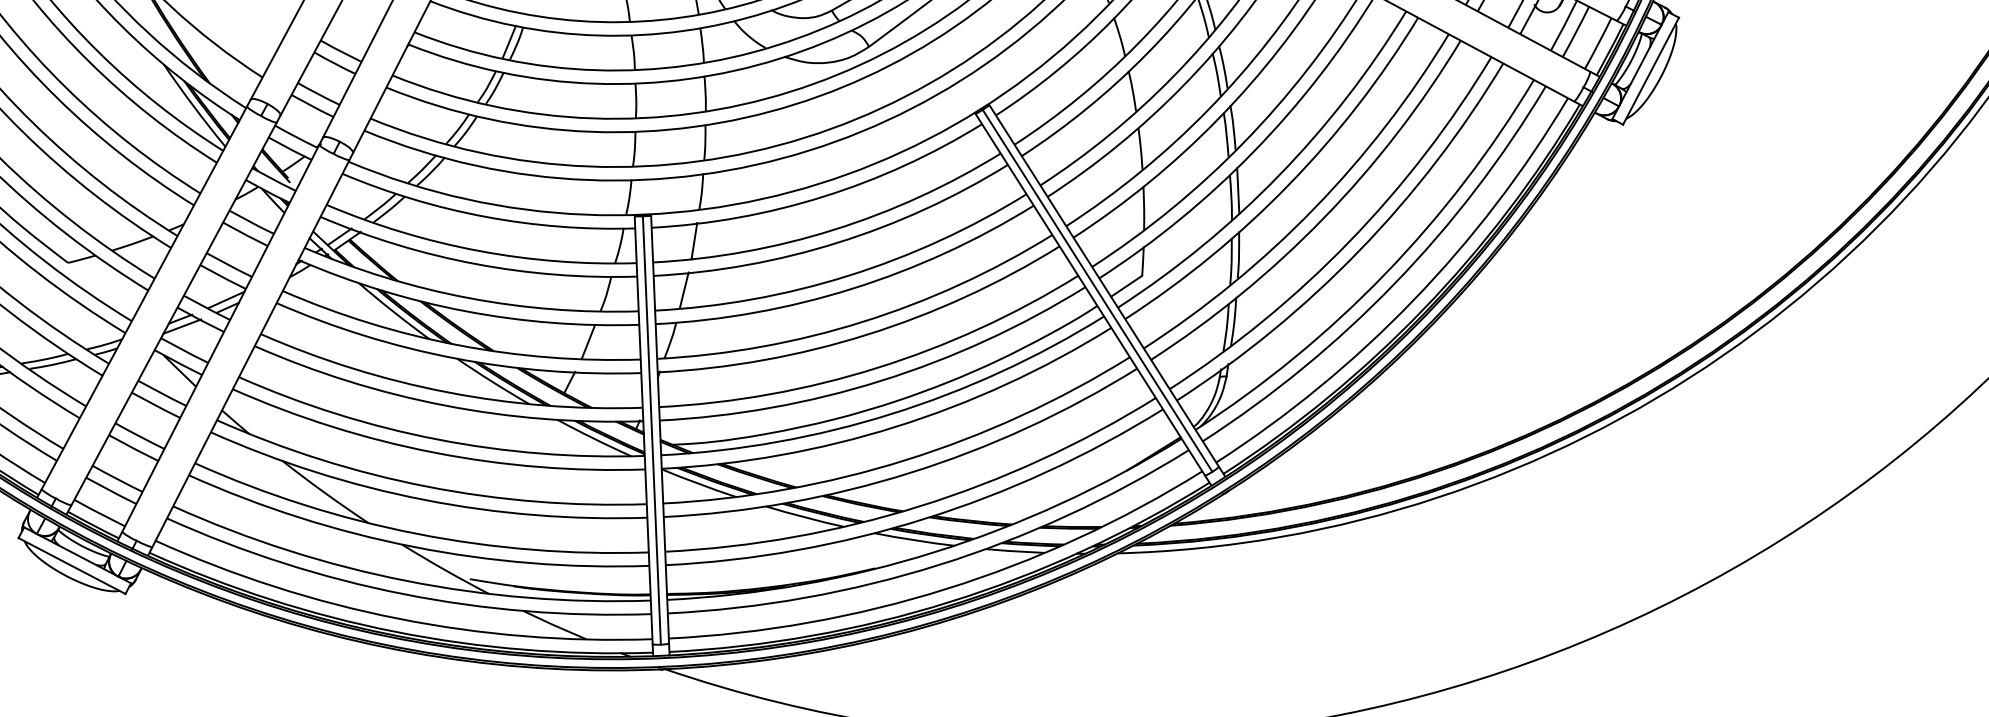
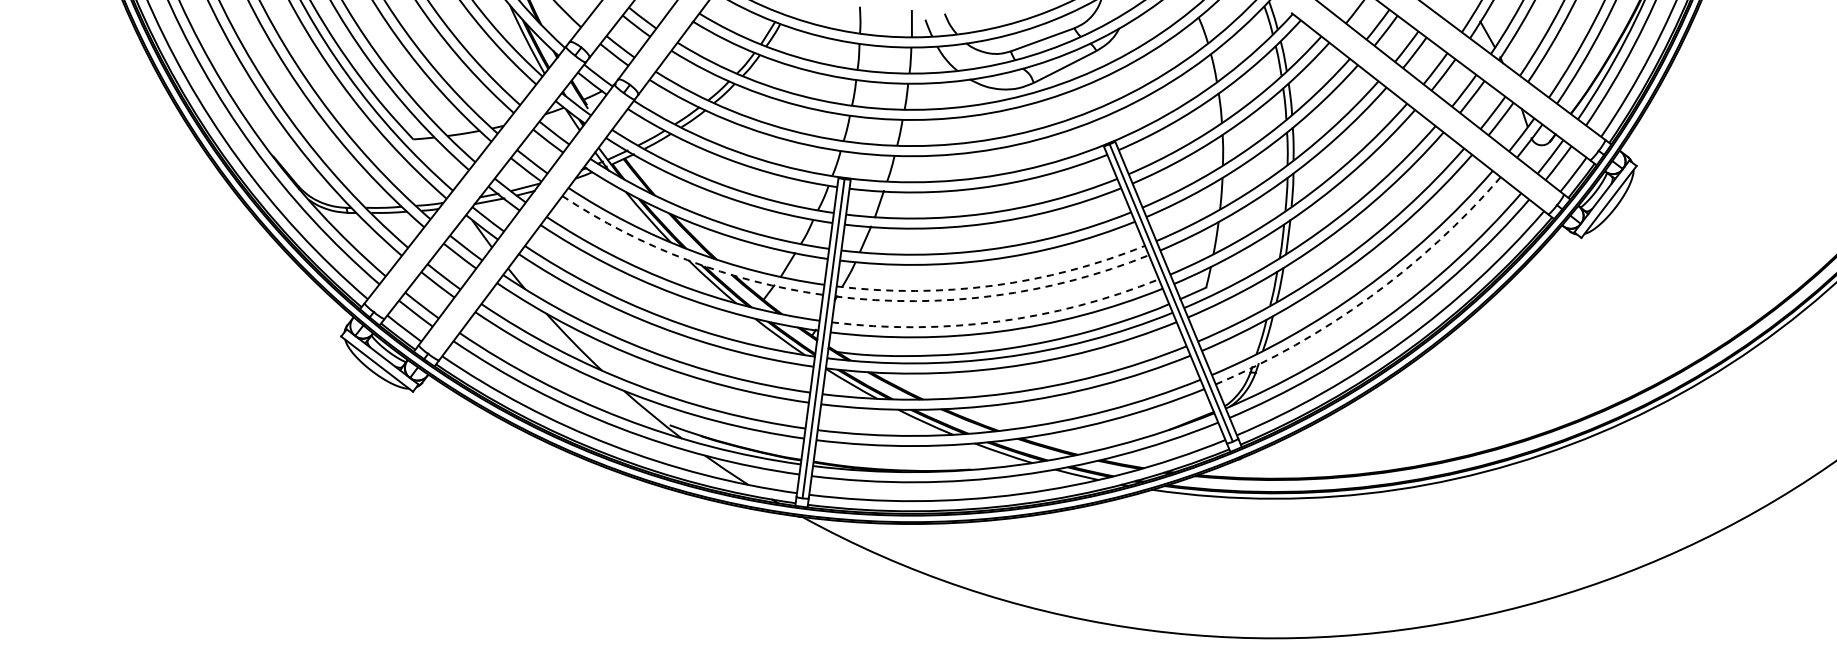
arc: (1359, 251) -> (1370, 297), solid -> dashed
arc: (862, 321) -> (993, 285), solid -> dashed
arc: (866, 334) -> (994, 295), solid -> dashed
arc: (455, 358) -> (687, 260), solid -> dashed
arc: (877, 367) -> (998, 321), solid -> dashed

